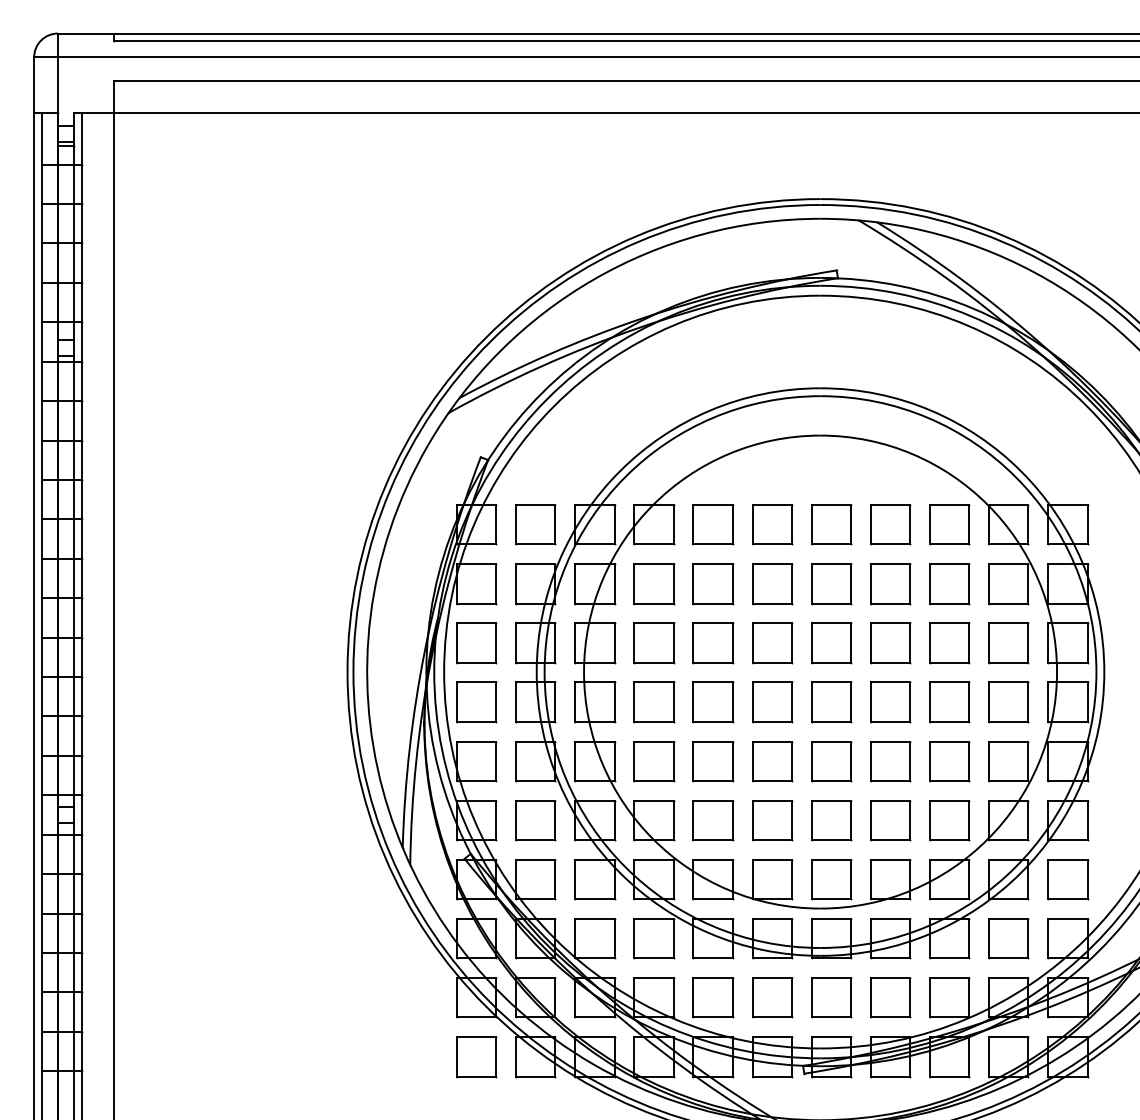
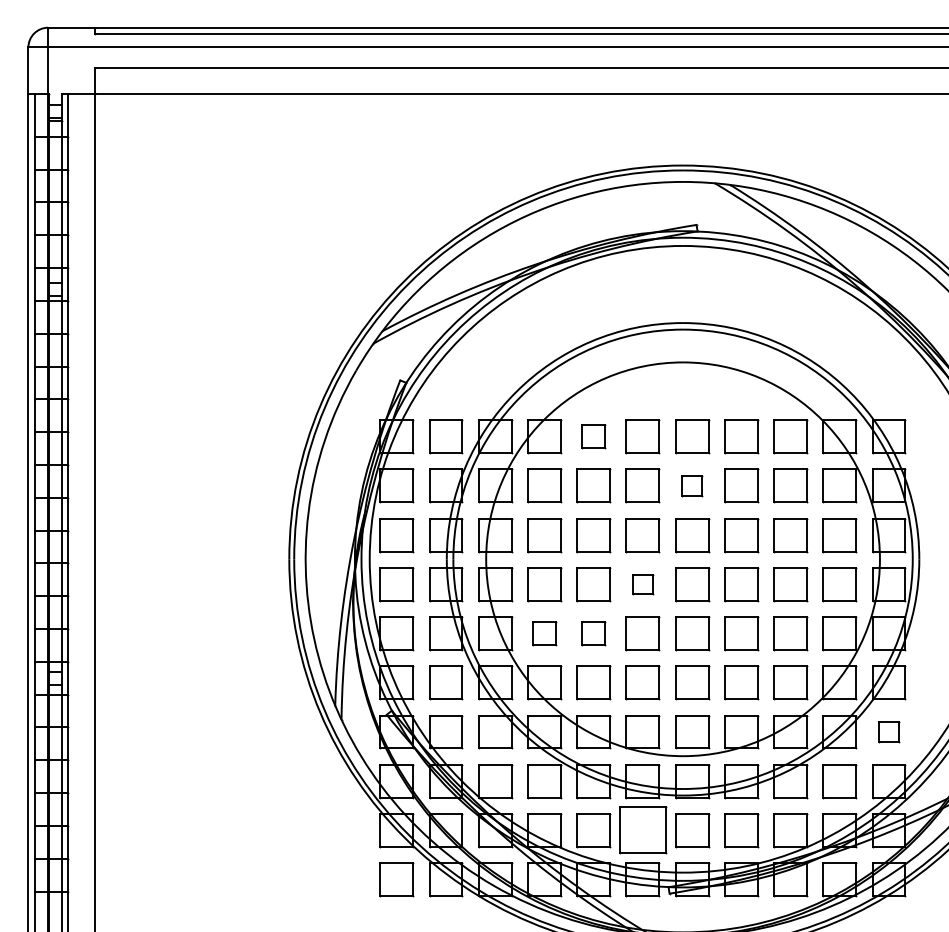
part: (713, 524) -> (593, 436), size x0.7
part: (831, 584) -> (692, 486), size x0.6
part: (772, 702) -> (643, 584), size x0.6
part: (654, 761) -> (544, 633), size x0.7
part: (713, 761) -> (593, 633), size x0.7
part: (1068, 879) -> (889, 731), size x0.6
part: (772, 997) -> (643, 830), size x1.4

